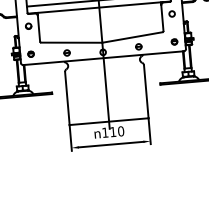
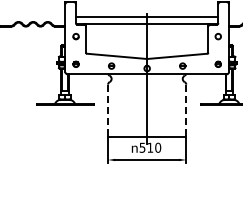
line: (146, 92) -> (186, 111), solid -> dashed
line: (67, 99) -> (108, 111), solid -> dashed
text: (105, 132) -> (142, 147), 110 -> 510

